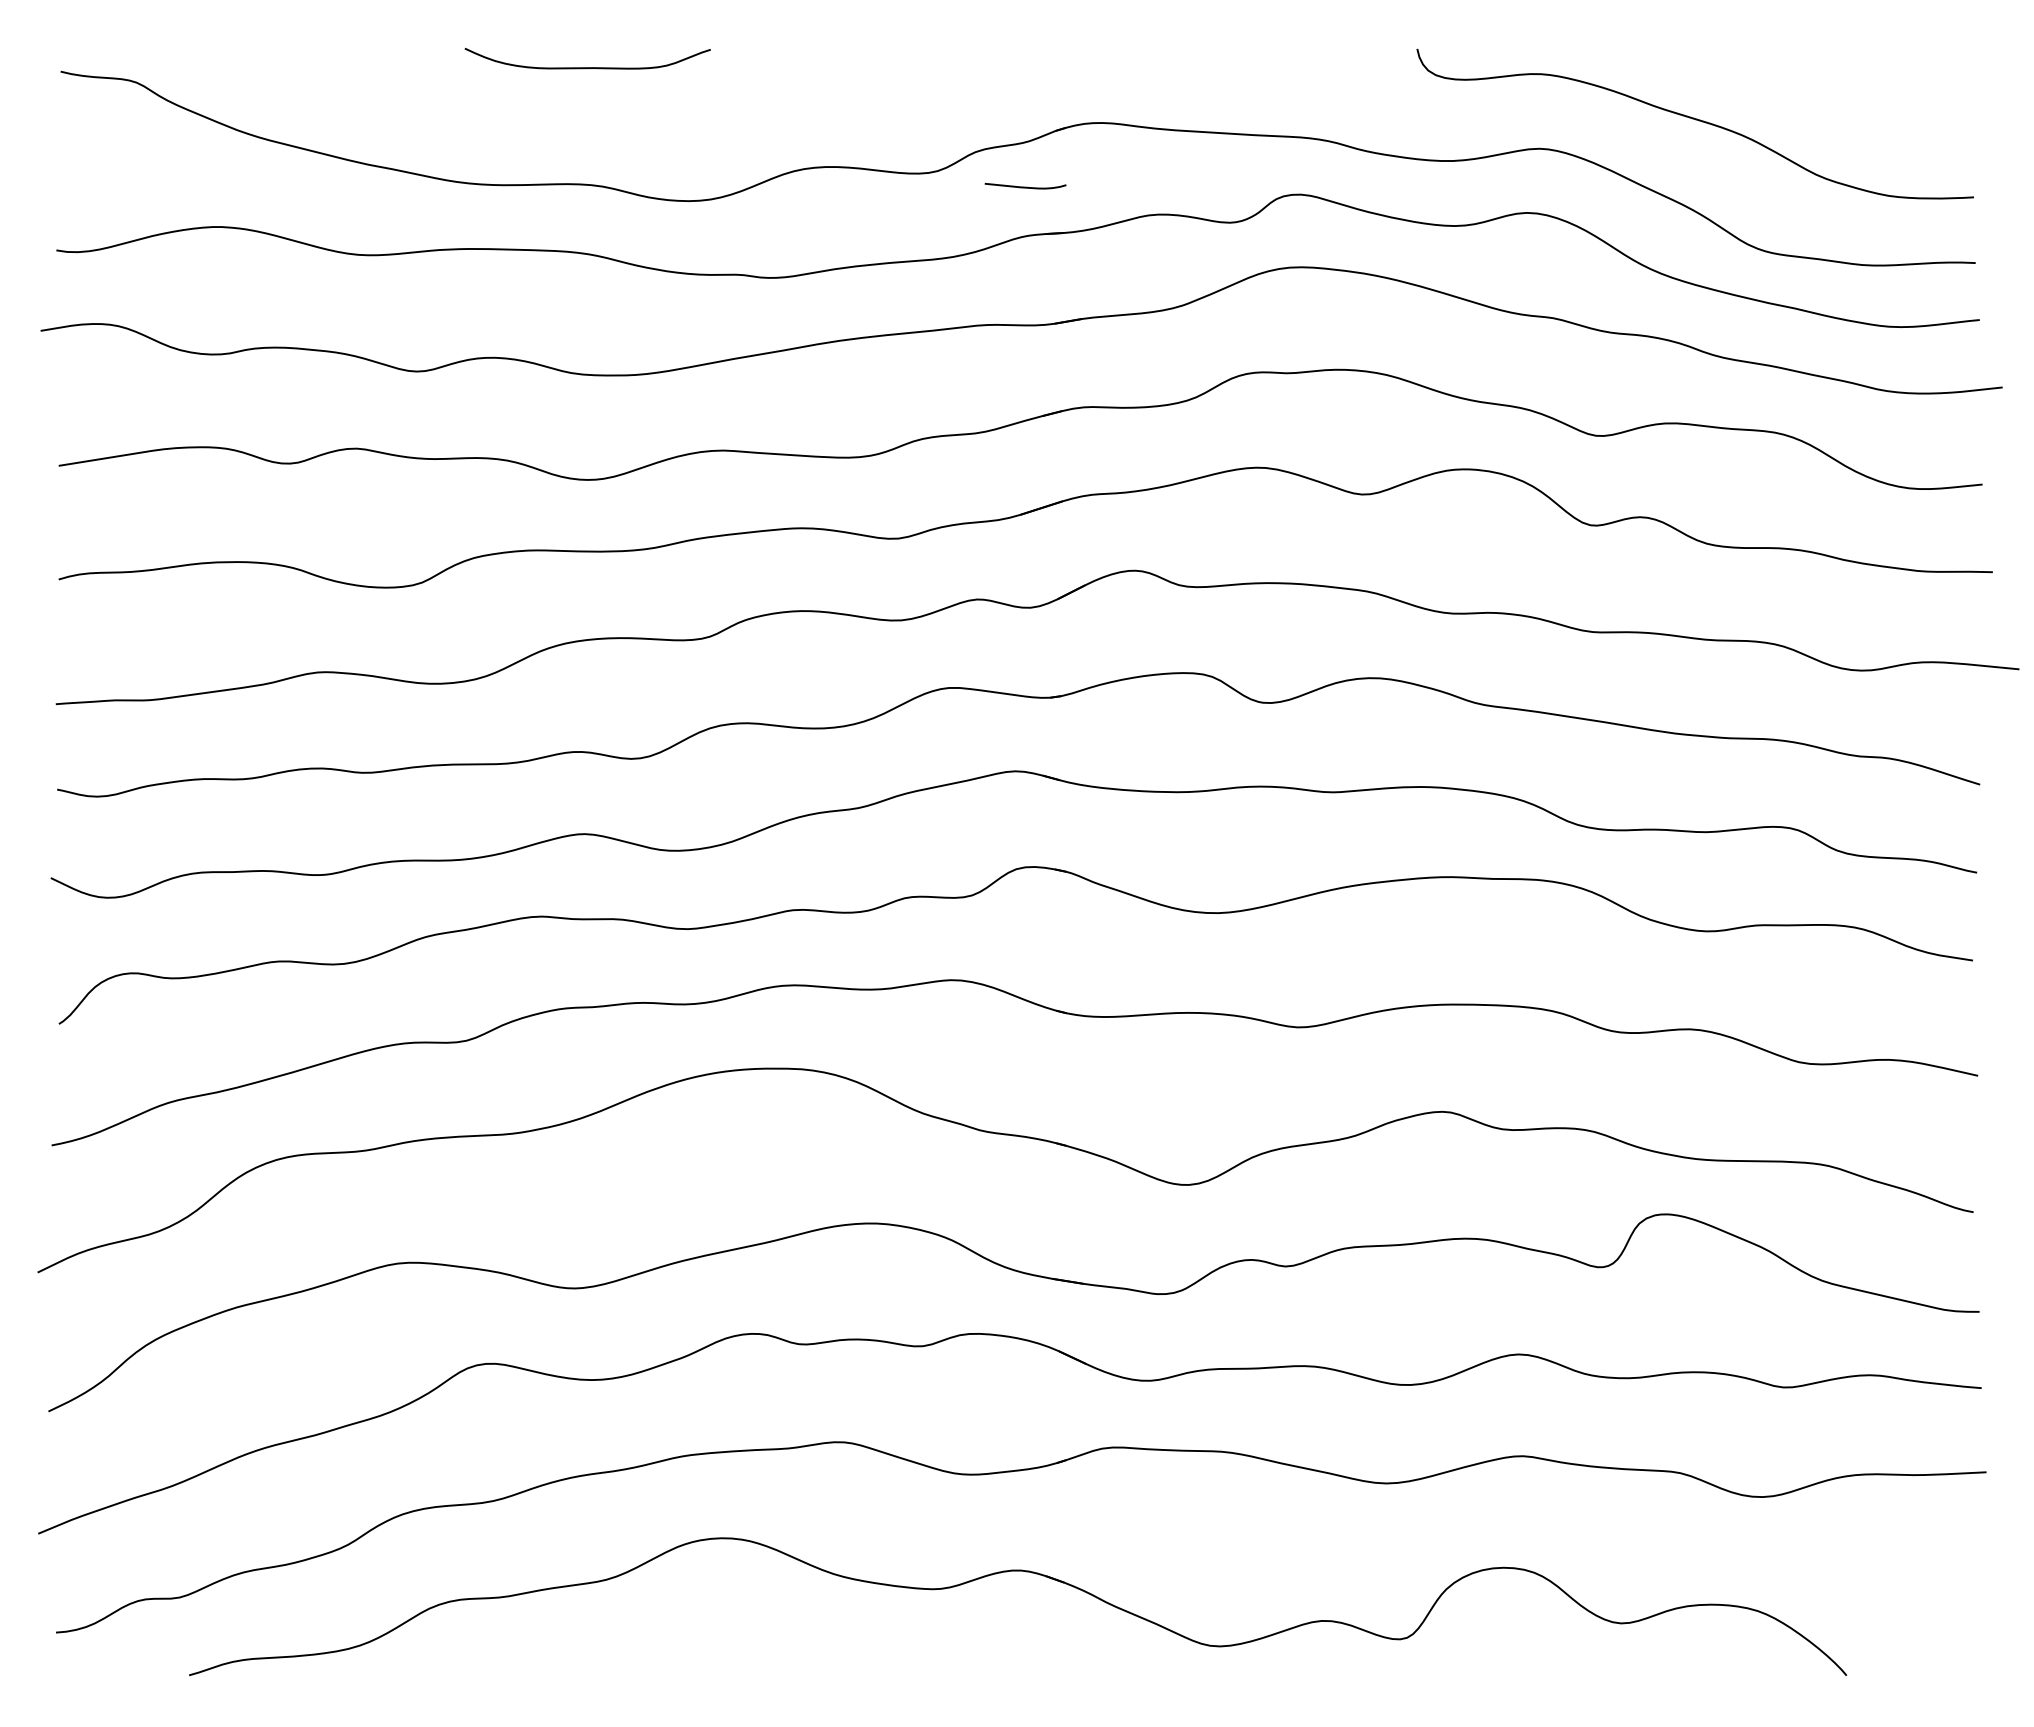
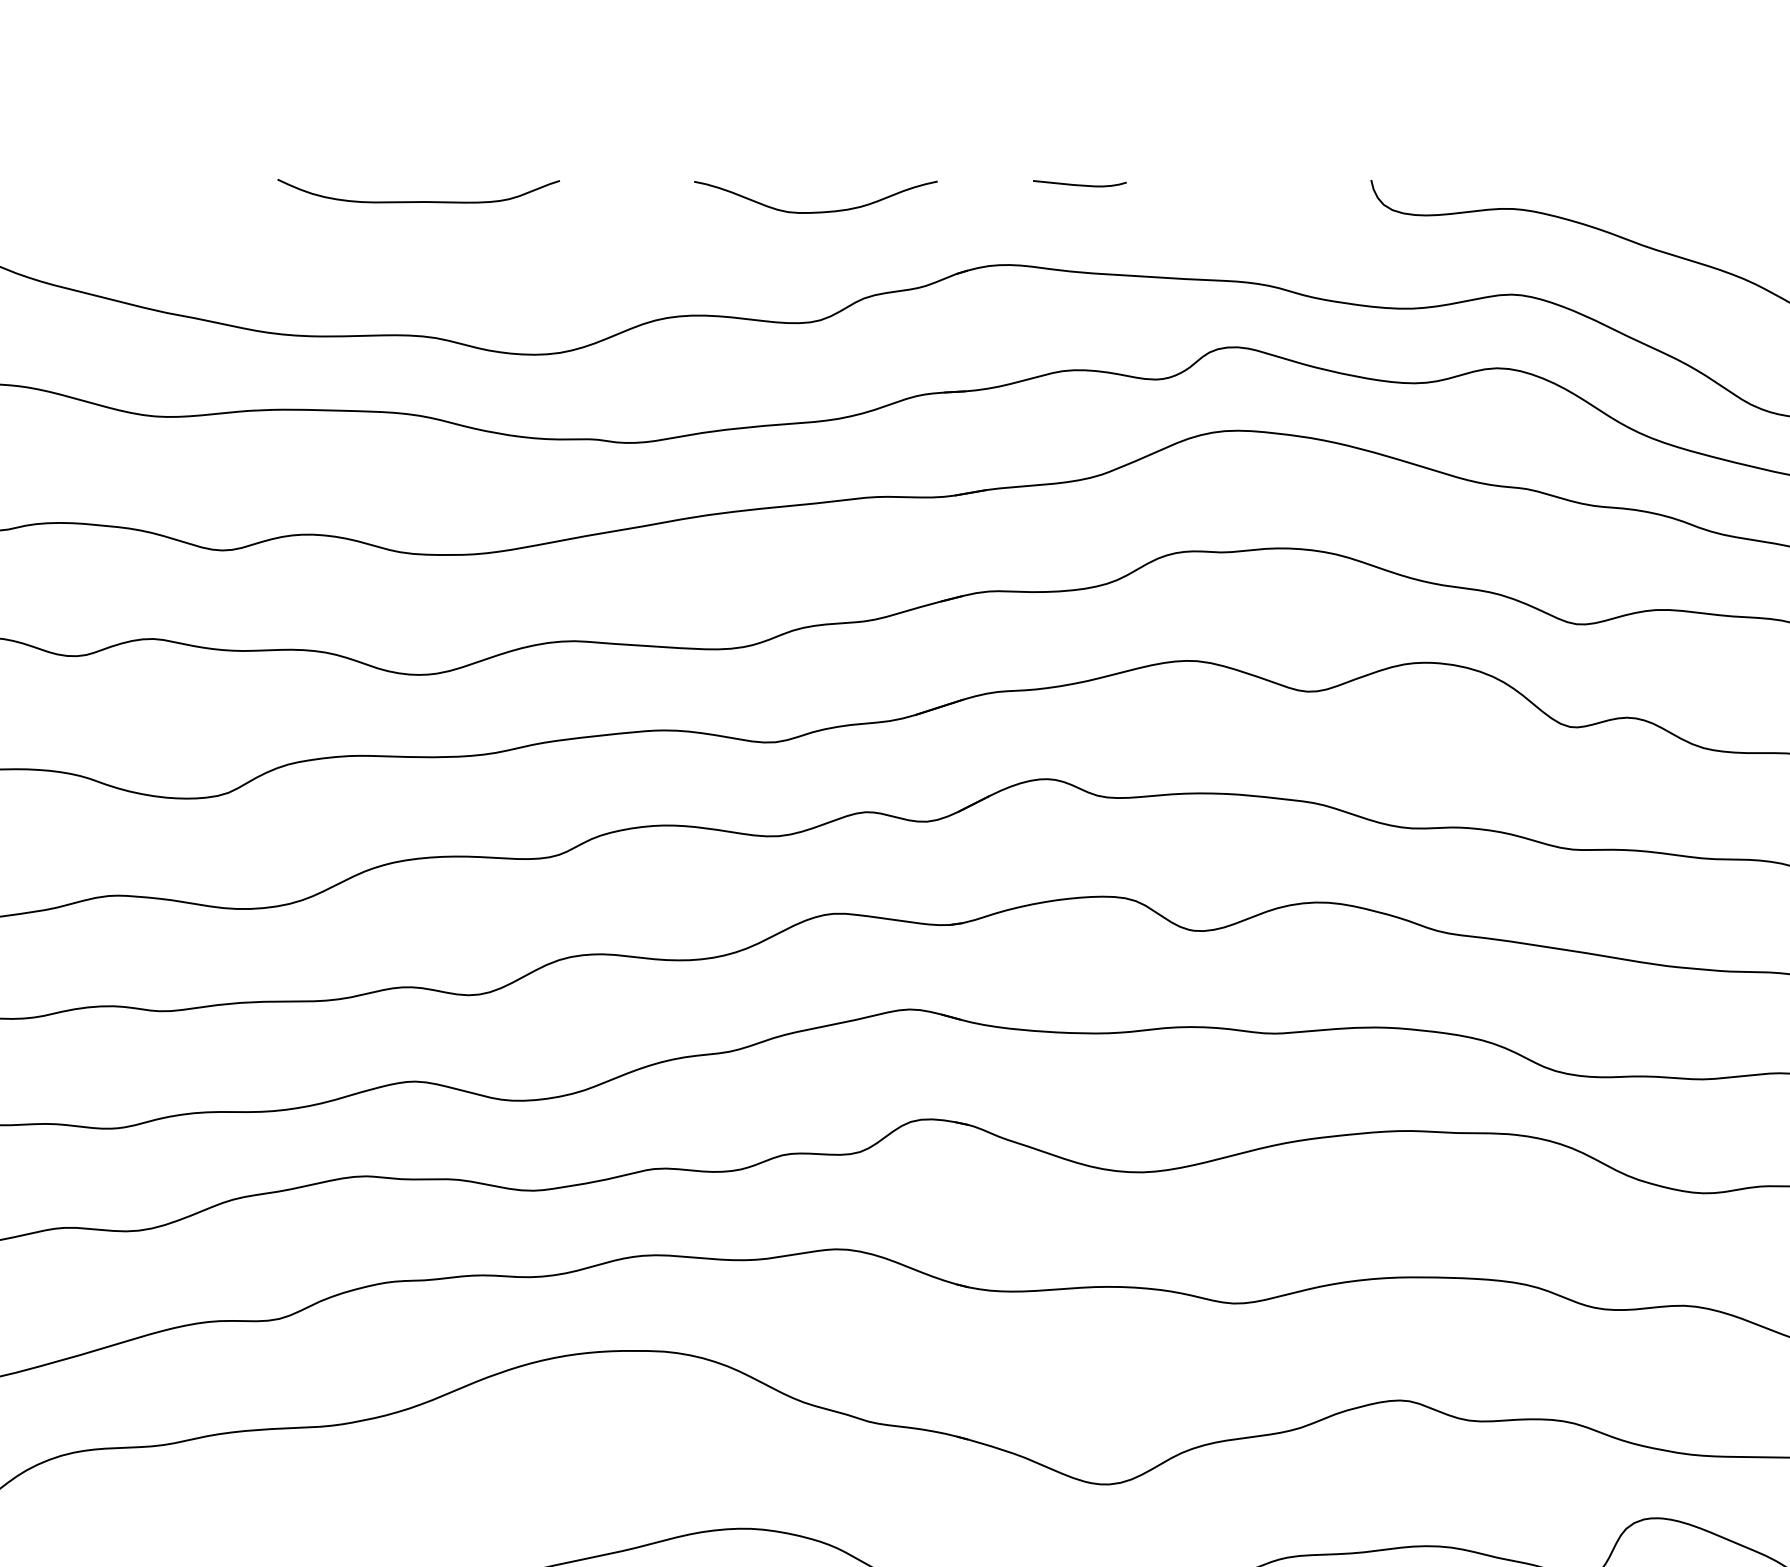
curve: (933, 76) -> (815, 211), added
curve: (1025, 186) -> (1079, 184), moved

